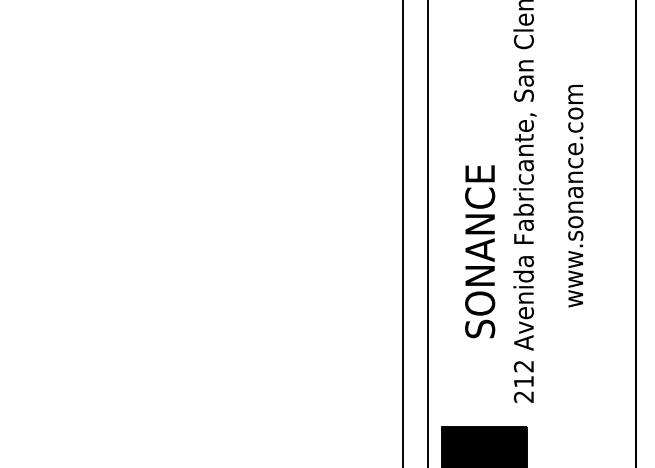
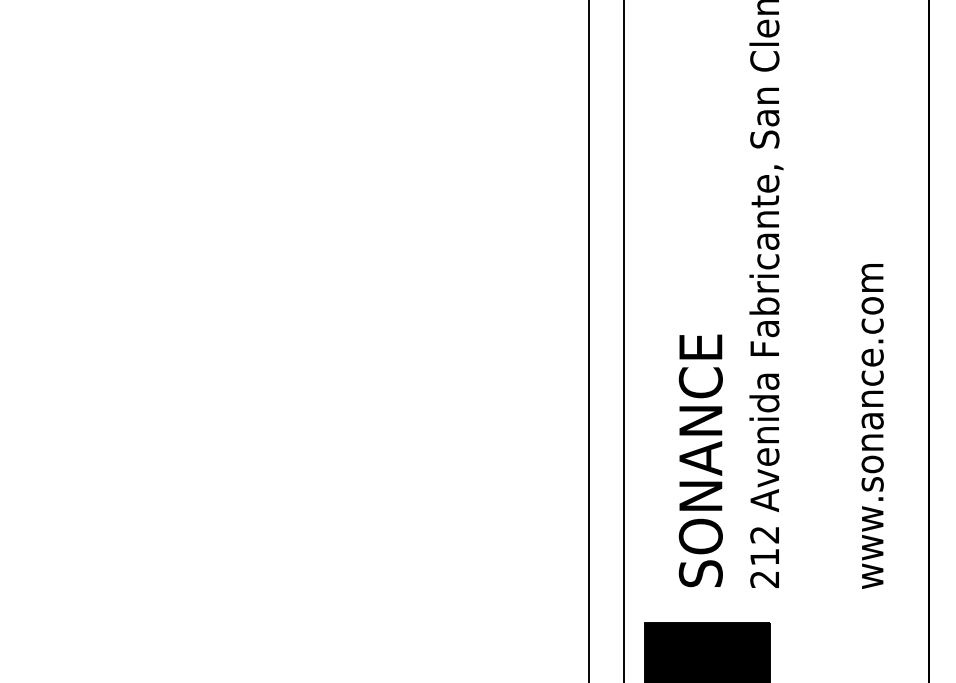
text: (575, 196) -> (872, 426), moved
text: (480, 251) -> (701, 460), moved

